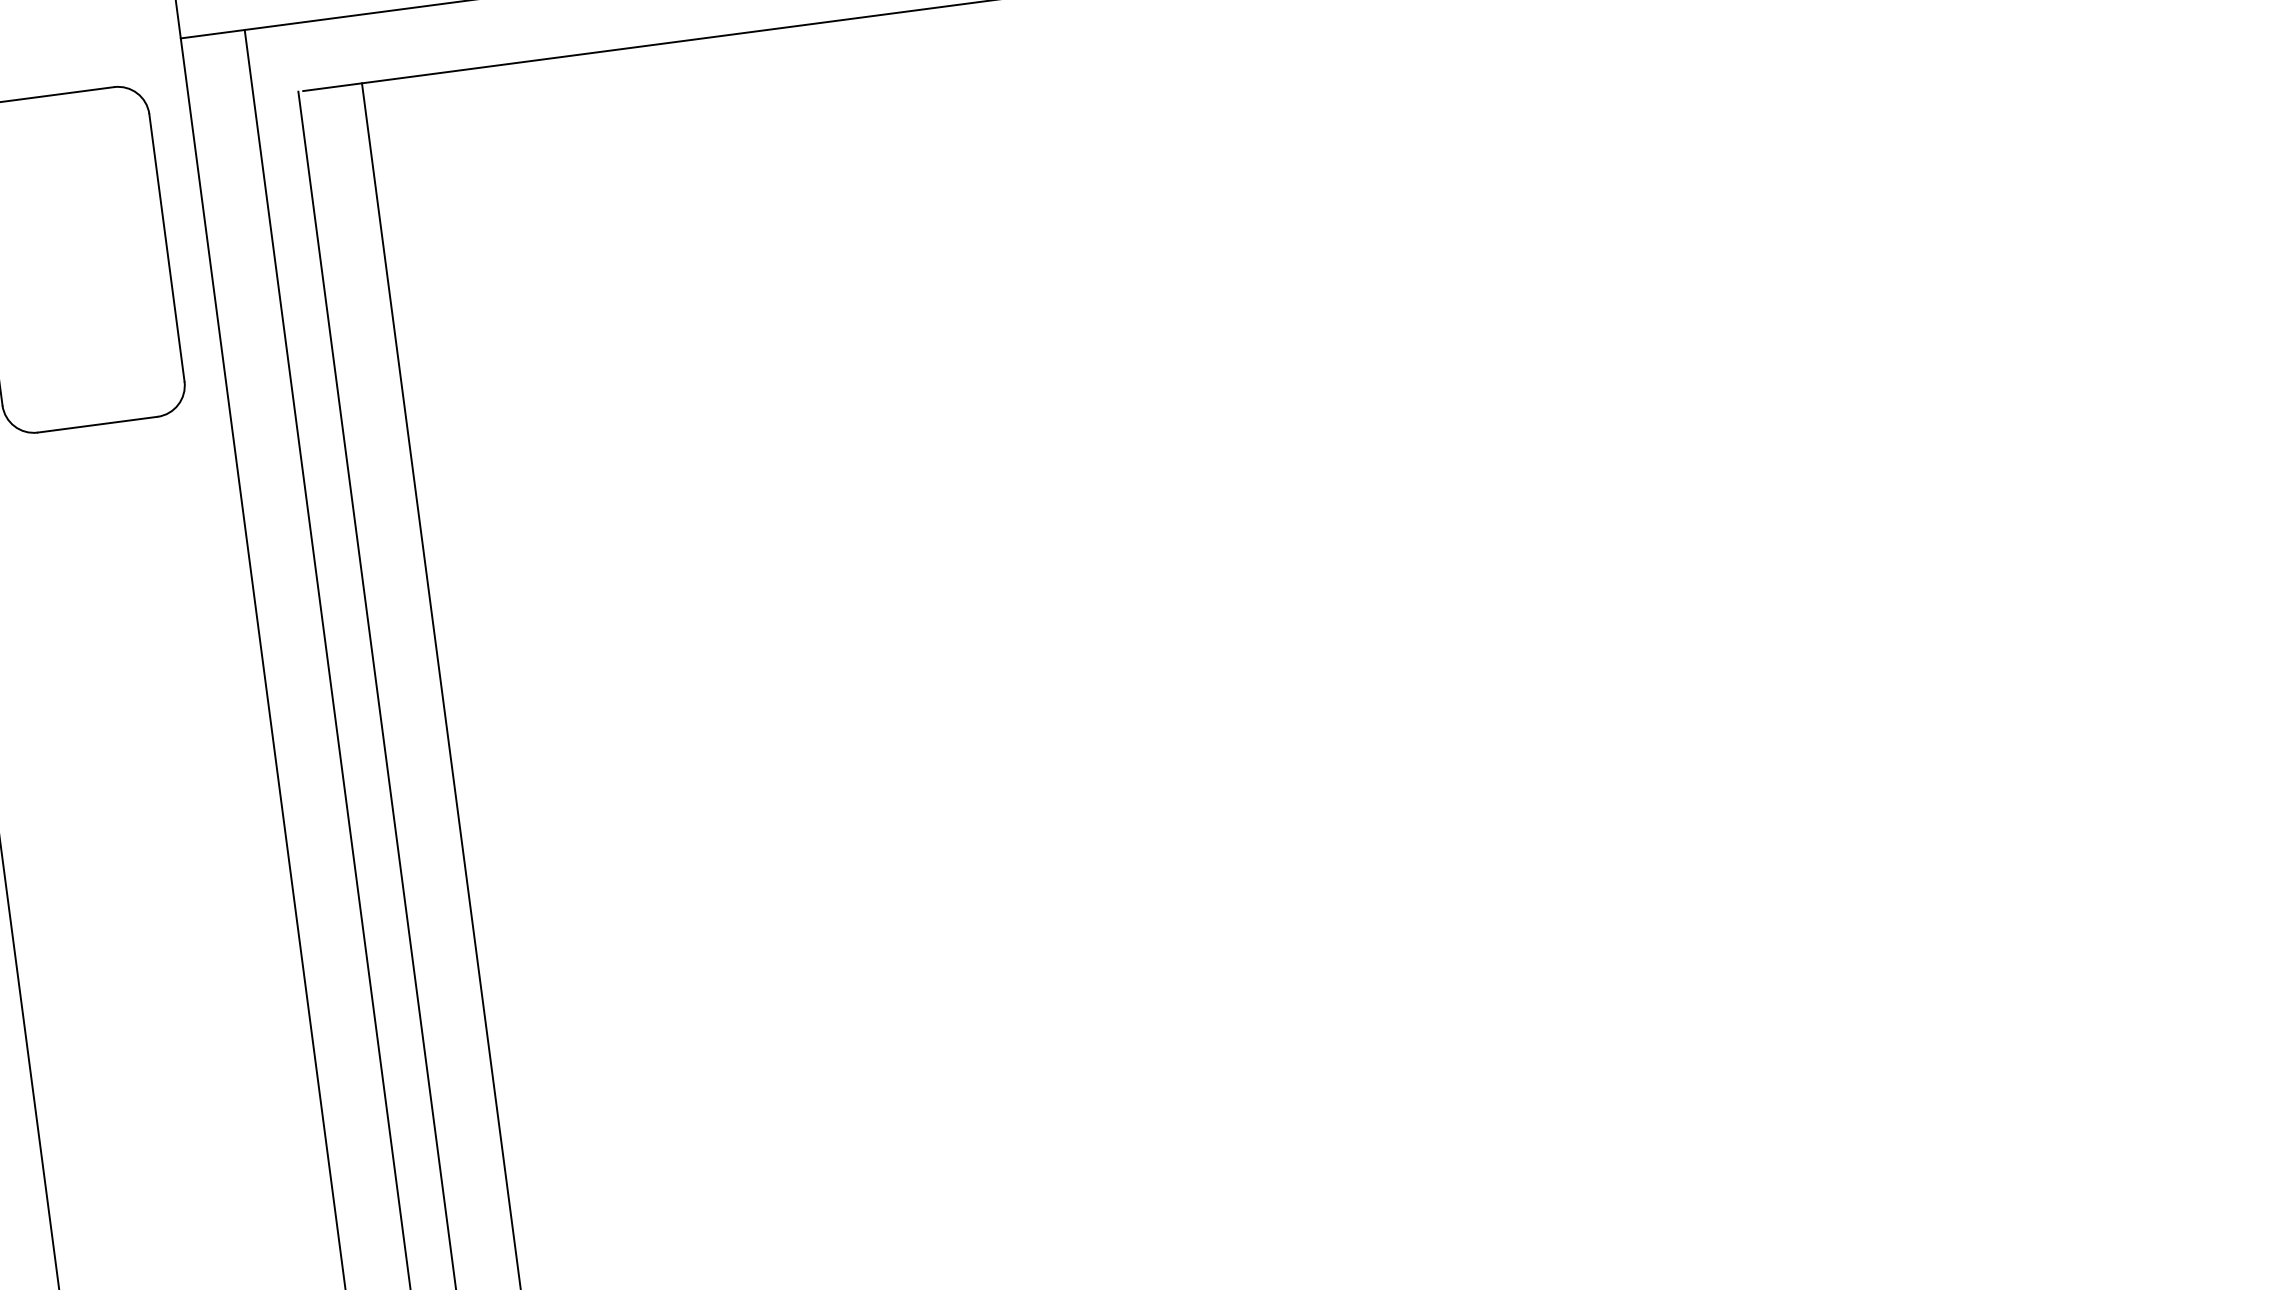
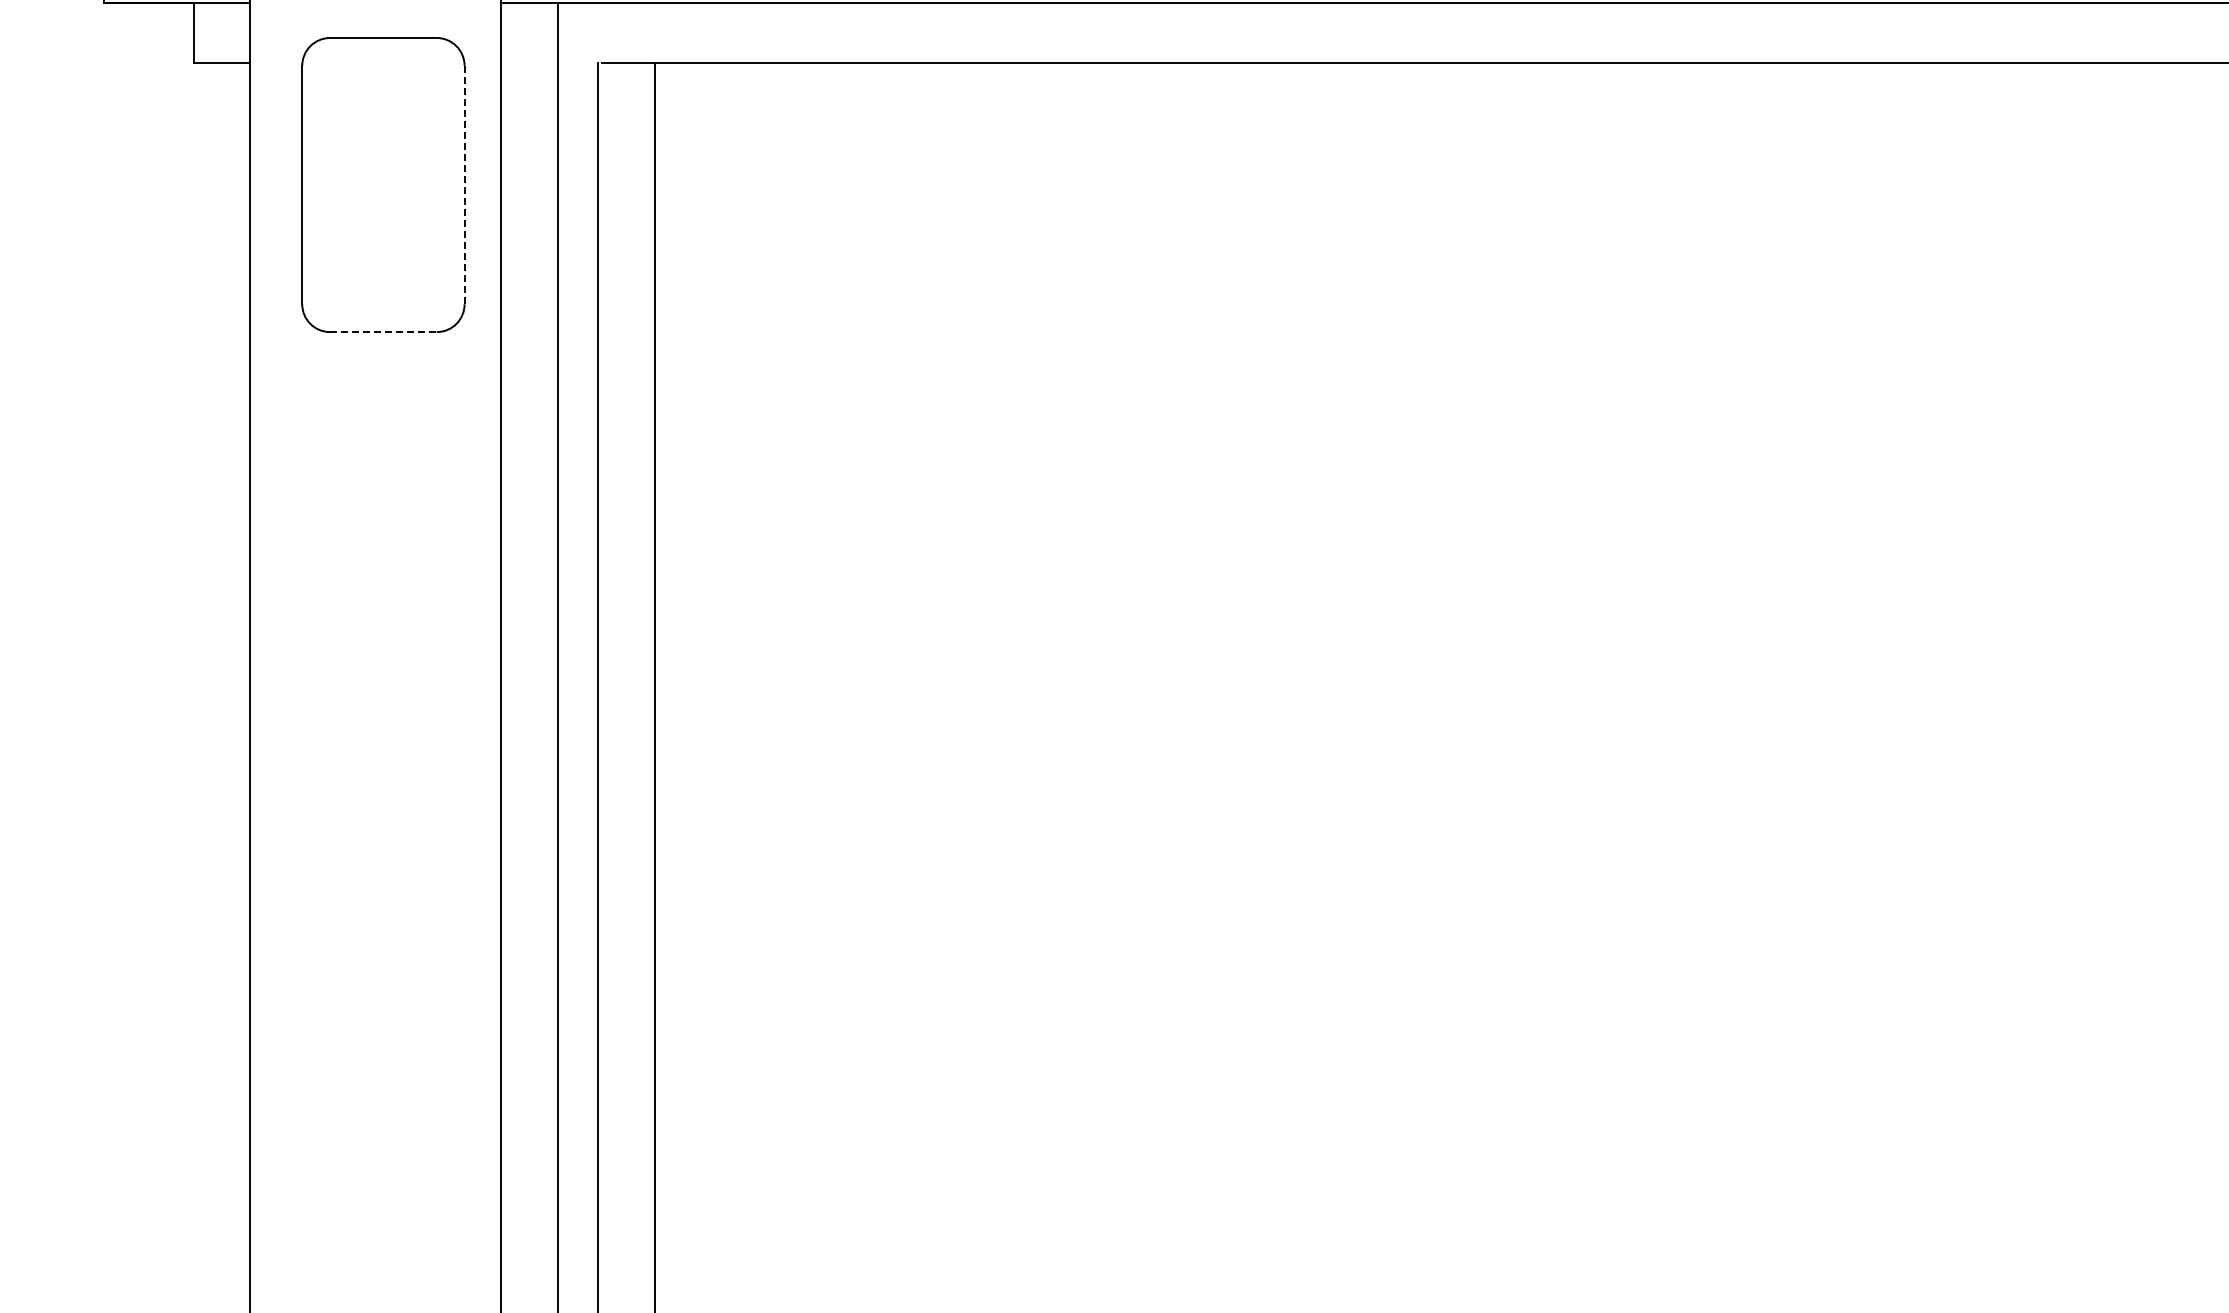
line: (166, 247) -> (464, 184), solid -> dashed
line: (97, 425) -> (383, 332), solid -> dashed

